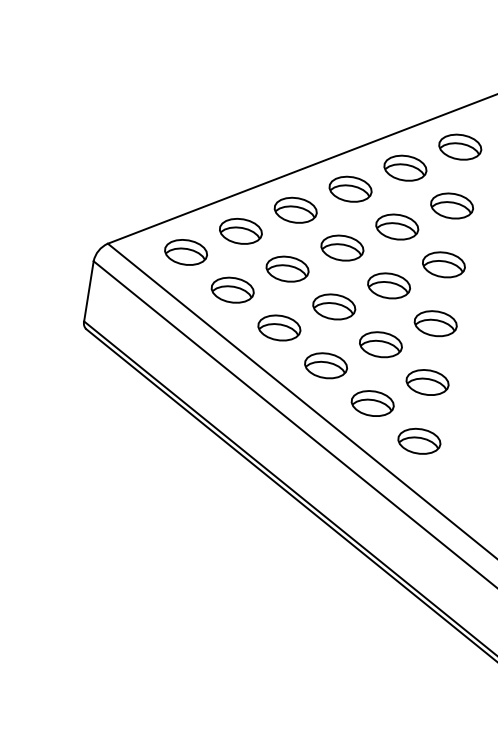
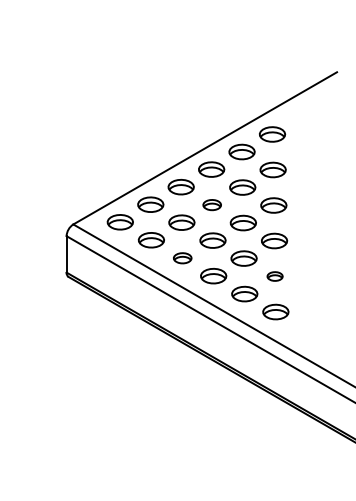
part: (341, 246) -> (211, 204), size x0.7
part: (279, 328) -> (182, 258), size x0.7
part: (426, 382) -> (274, 276), size x0.6

